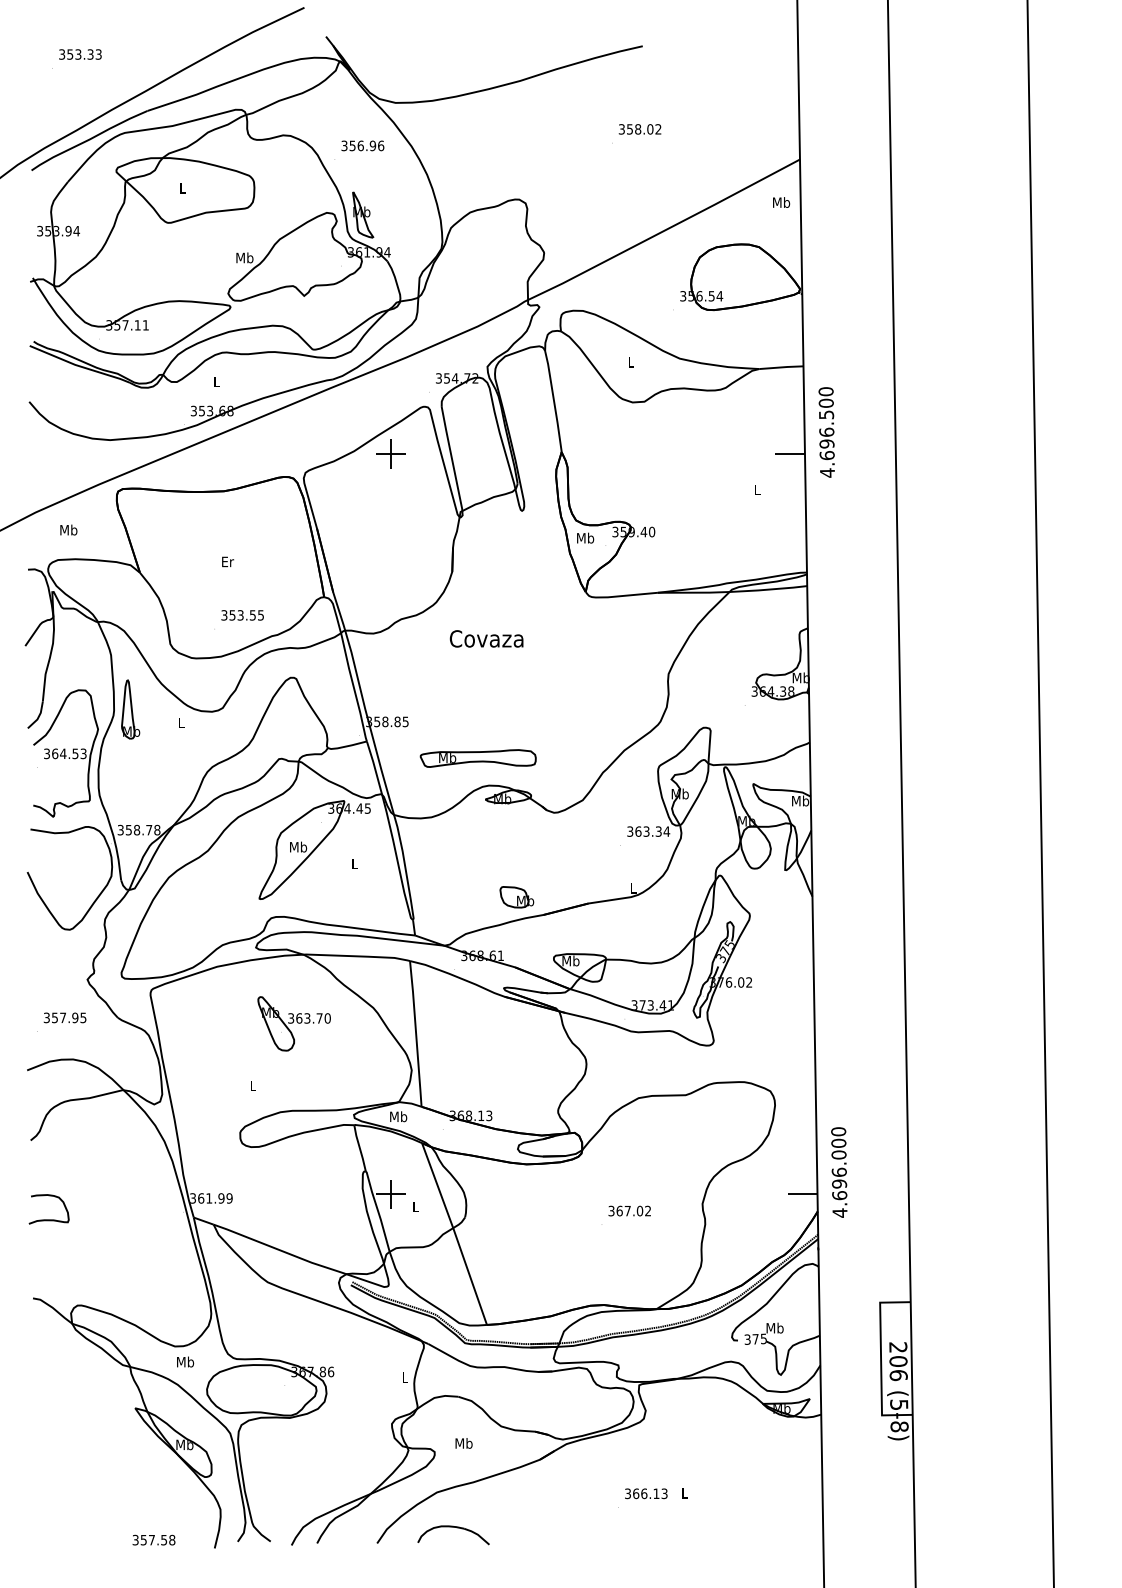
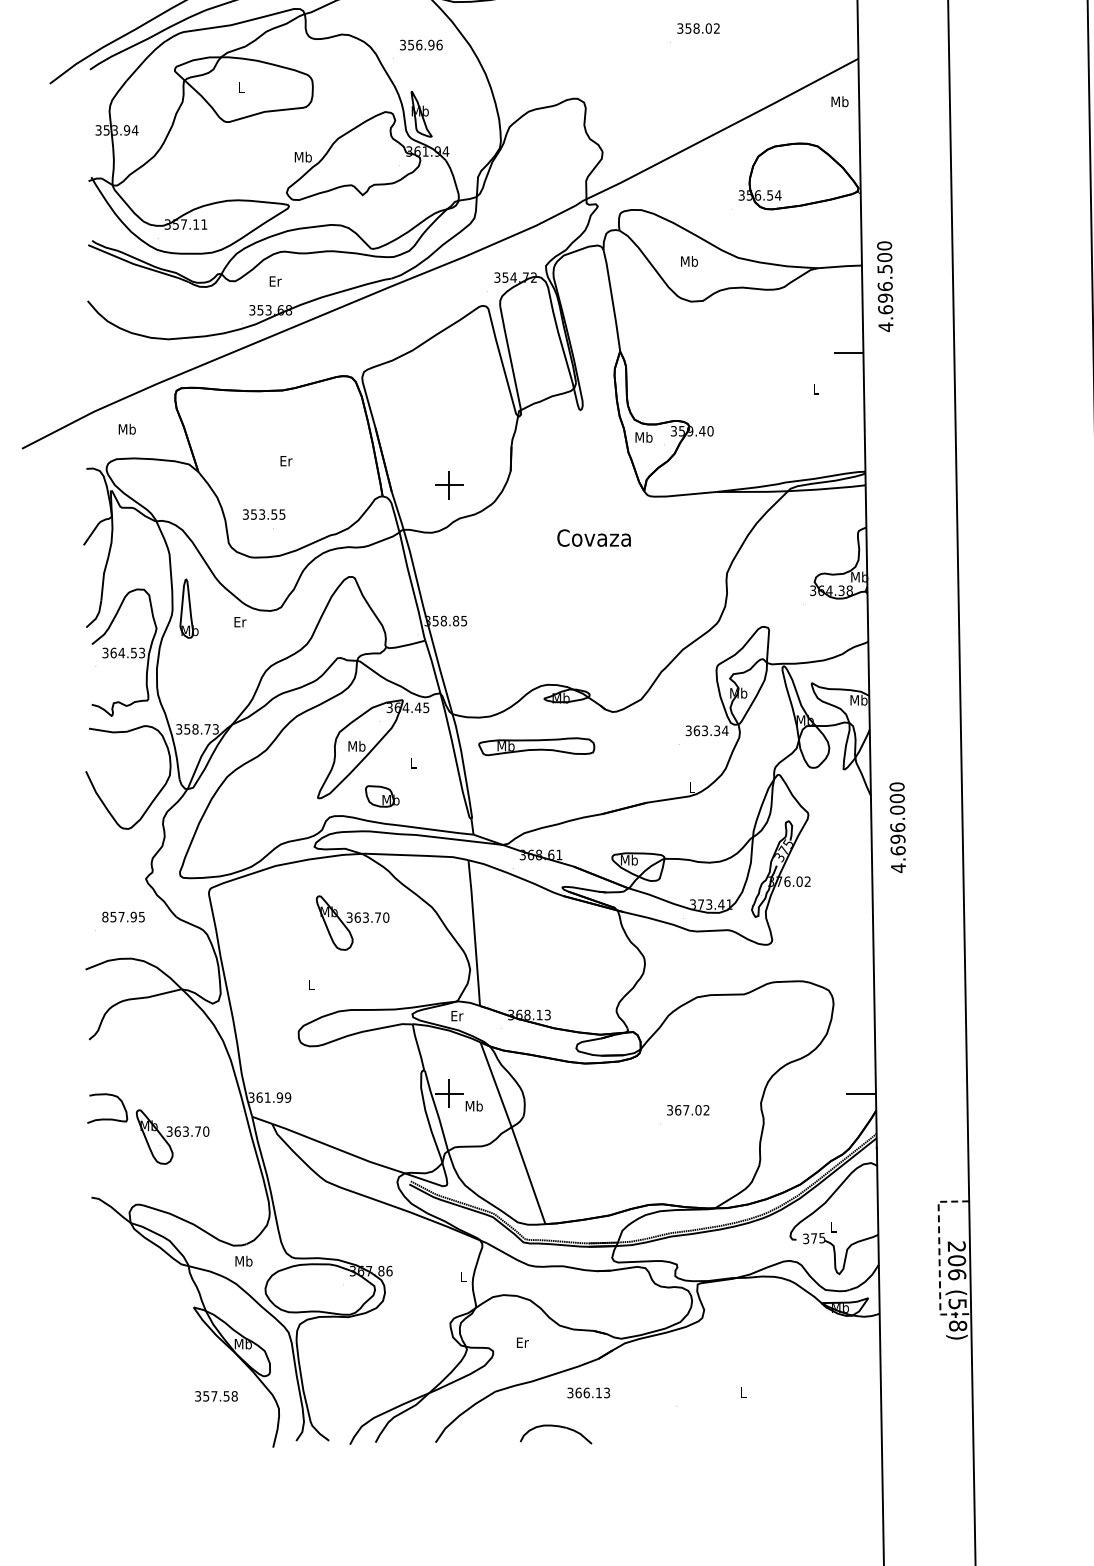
text: (630, 361) -> (688, 260), L -> Mb
text: (217, 382) -> (275, 281), L -> Er
text: (826, 432) -> (884, 286), moved
part: (390, 453) -> (448, 484), moved
text: (242, 615) -> (263, 514), moved
text: (486, 638) -> (593, 537), moved
text: (181, 722) -> (239, 621), L -> Er
part: (477, 758) -> (535, 746), moved
text: (157, 830) -> (215, 729), 358.78 -> 358.73
part: (516, 897) -> (381, 796), moved
text: (46, 1017) -> (104, 916), 357.95 -> 857.95
text: (398, 1116) -> (456, 1015), Mb -> Er
text: (839, 1172) -> (897, 827), moved
text: (415, 1206) -> (473, 1105), L -> Mb
part: (113, 1237) -> (171, 1136), added
text: (774, 1327) -> (832, 1226), Mb -> L
line: (881, 1359) -> (939, 1258), solid -> dashed
text: (463, 1443) -> (521, 1342), Mb -> Er
text: (646, 1493) -> (588, 1392), moved
part: (456, 1528) -> (558, 1427), moved
text: (153, 1539) -> (215, 1395), moved

